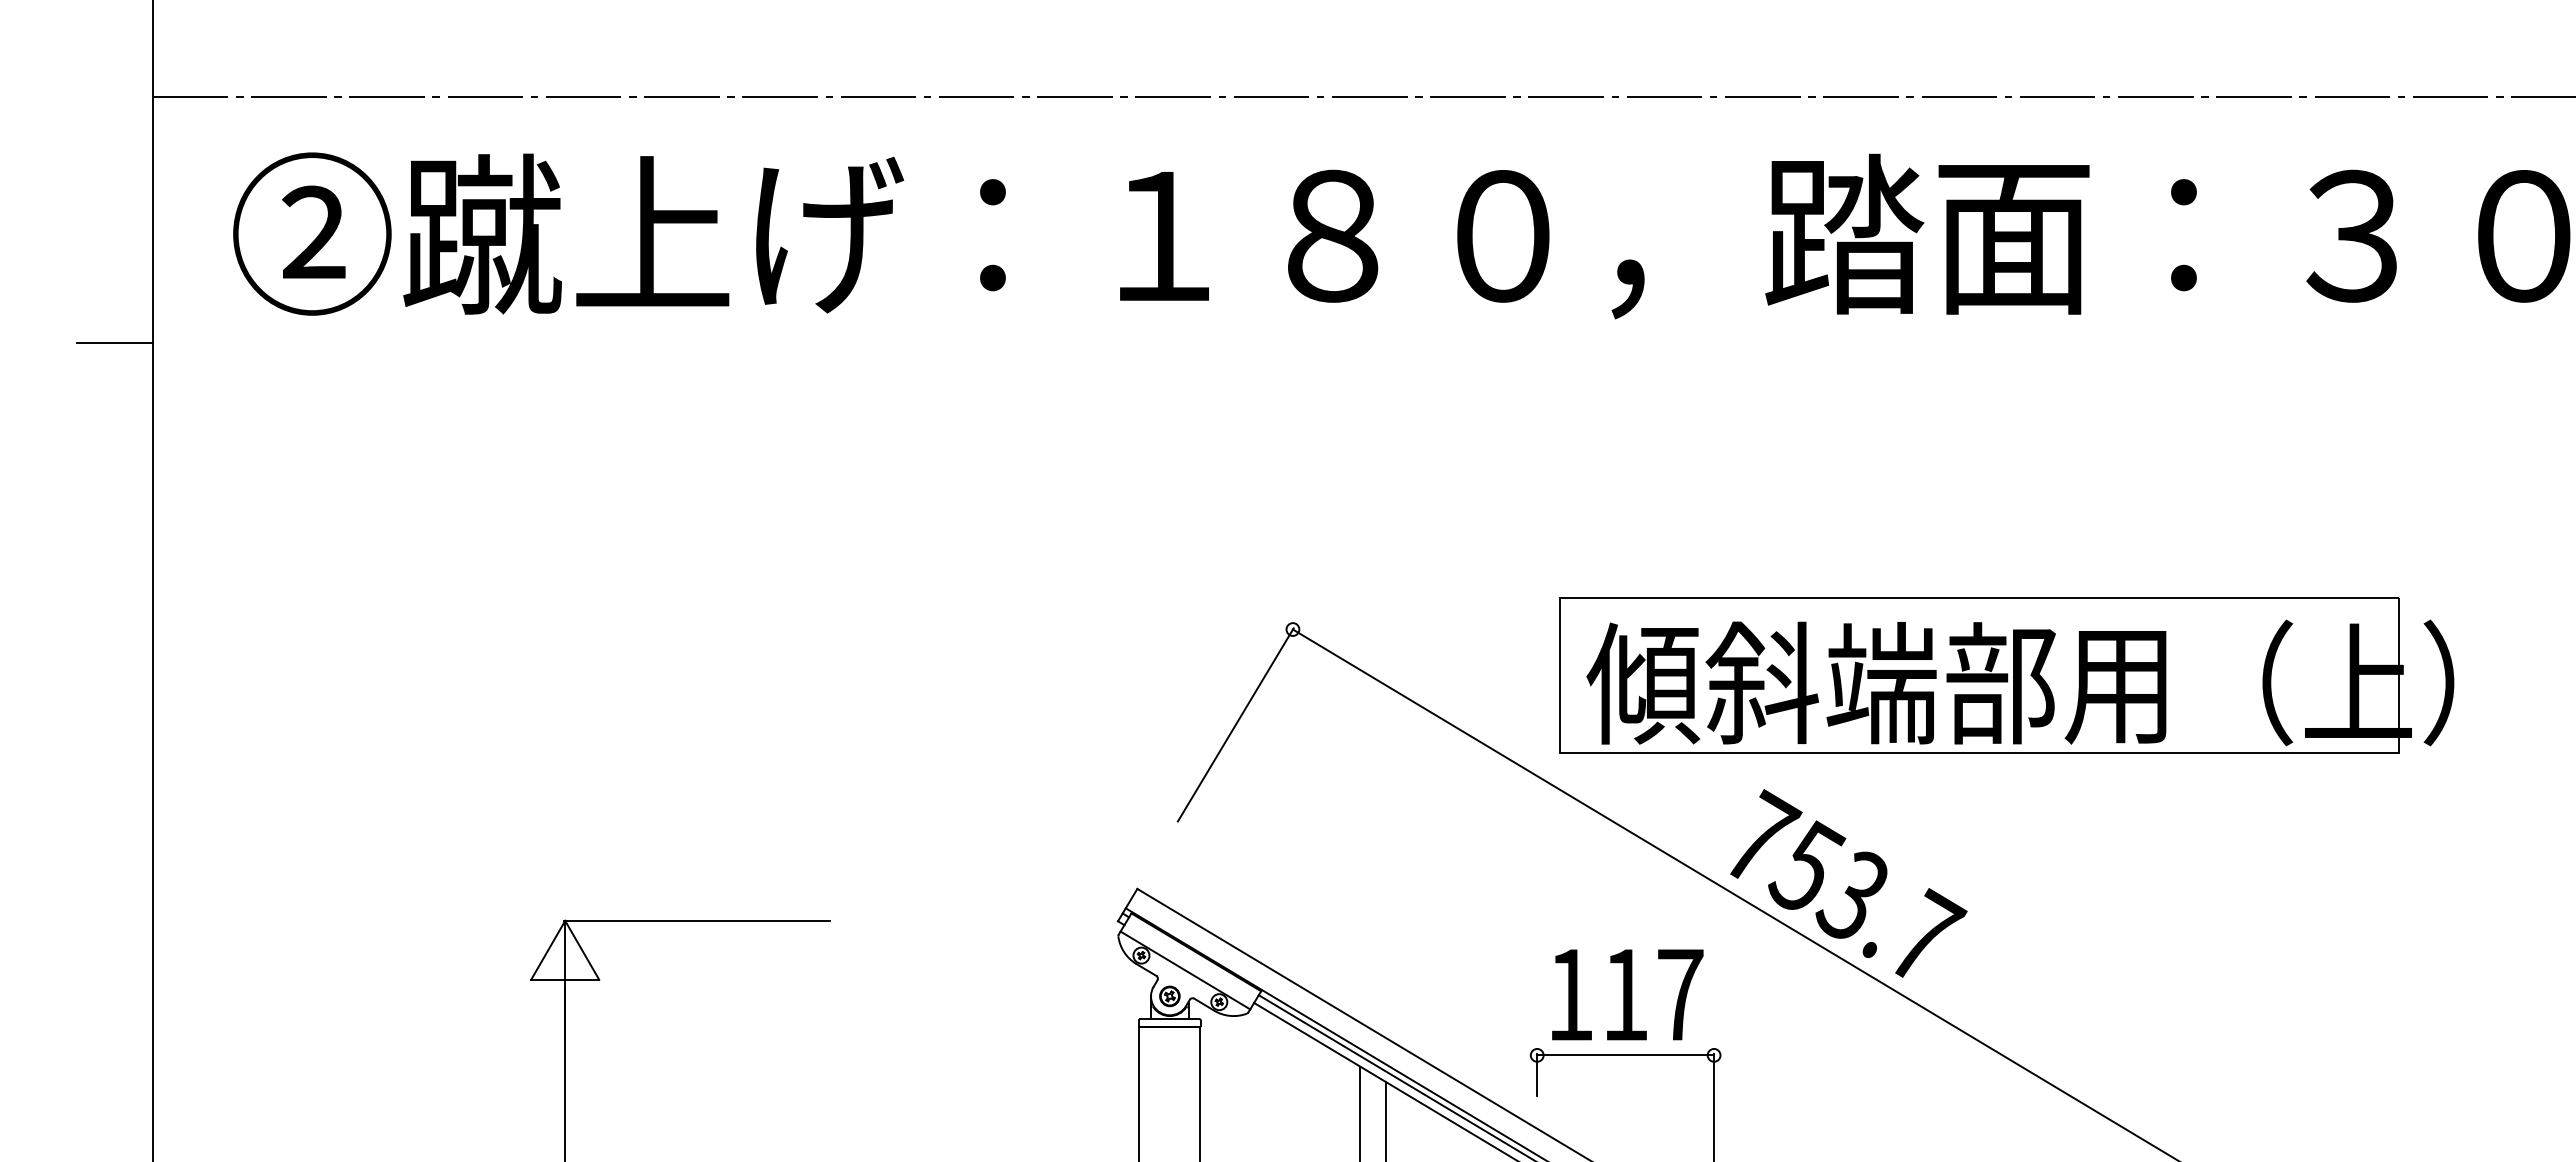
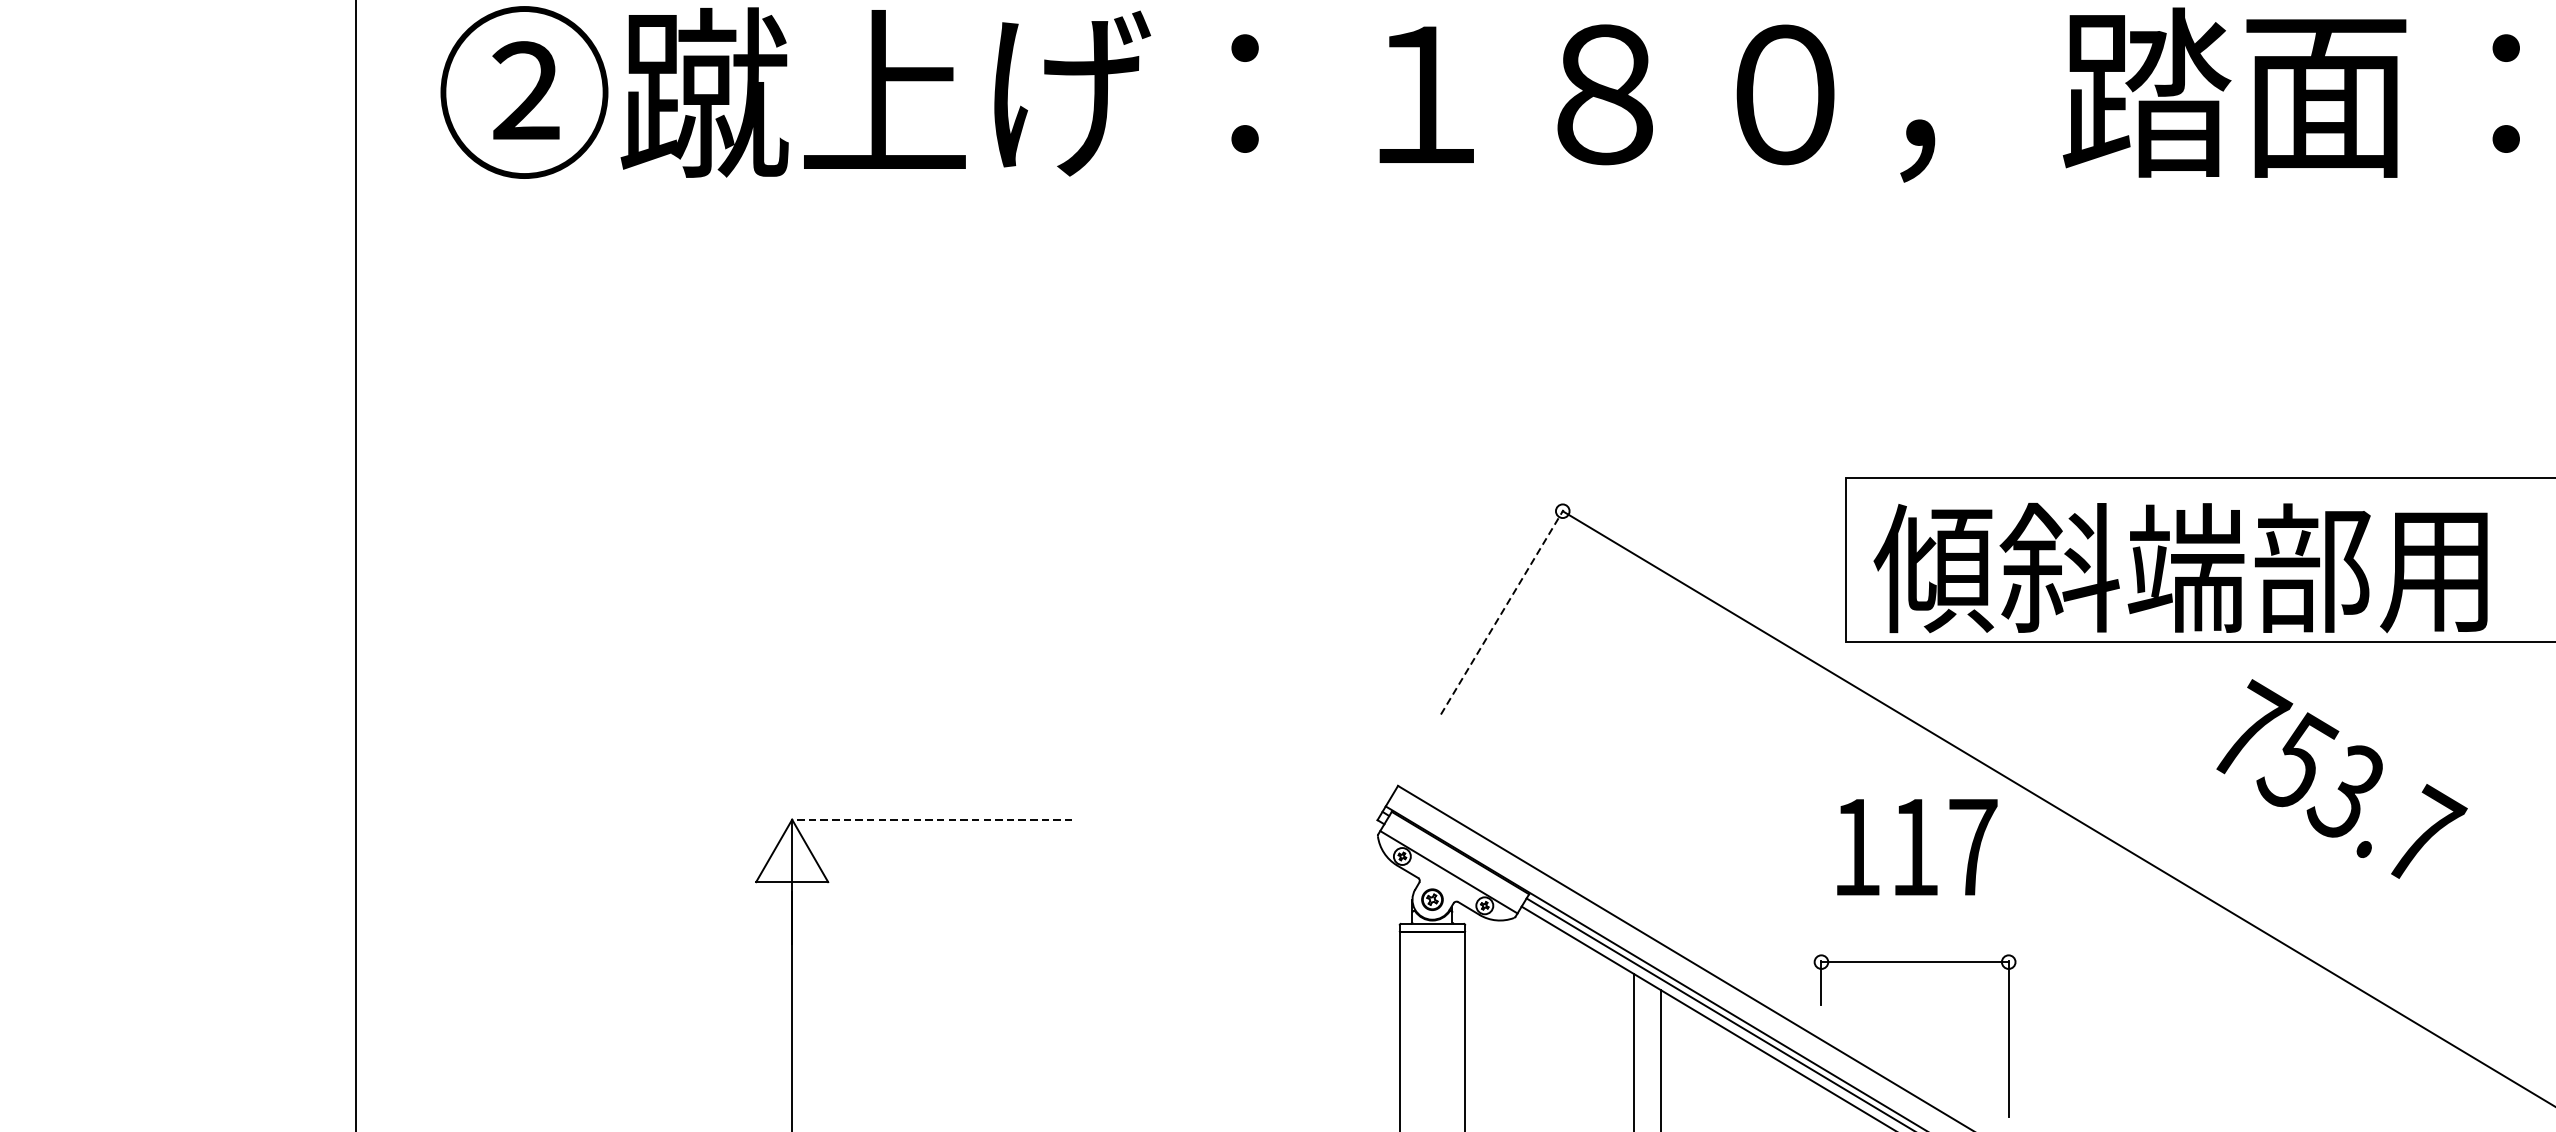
line: (114, 343) -> (314, 208), removed
line: (1235, 724) -> (1501, 611), solid -> dashed
text: (1848, 883) -> (2341, 779), moved
line: (696, 920) -> (931, 819), solid -> dashed
text: (1627, 994) -> (1917, 846), moved

